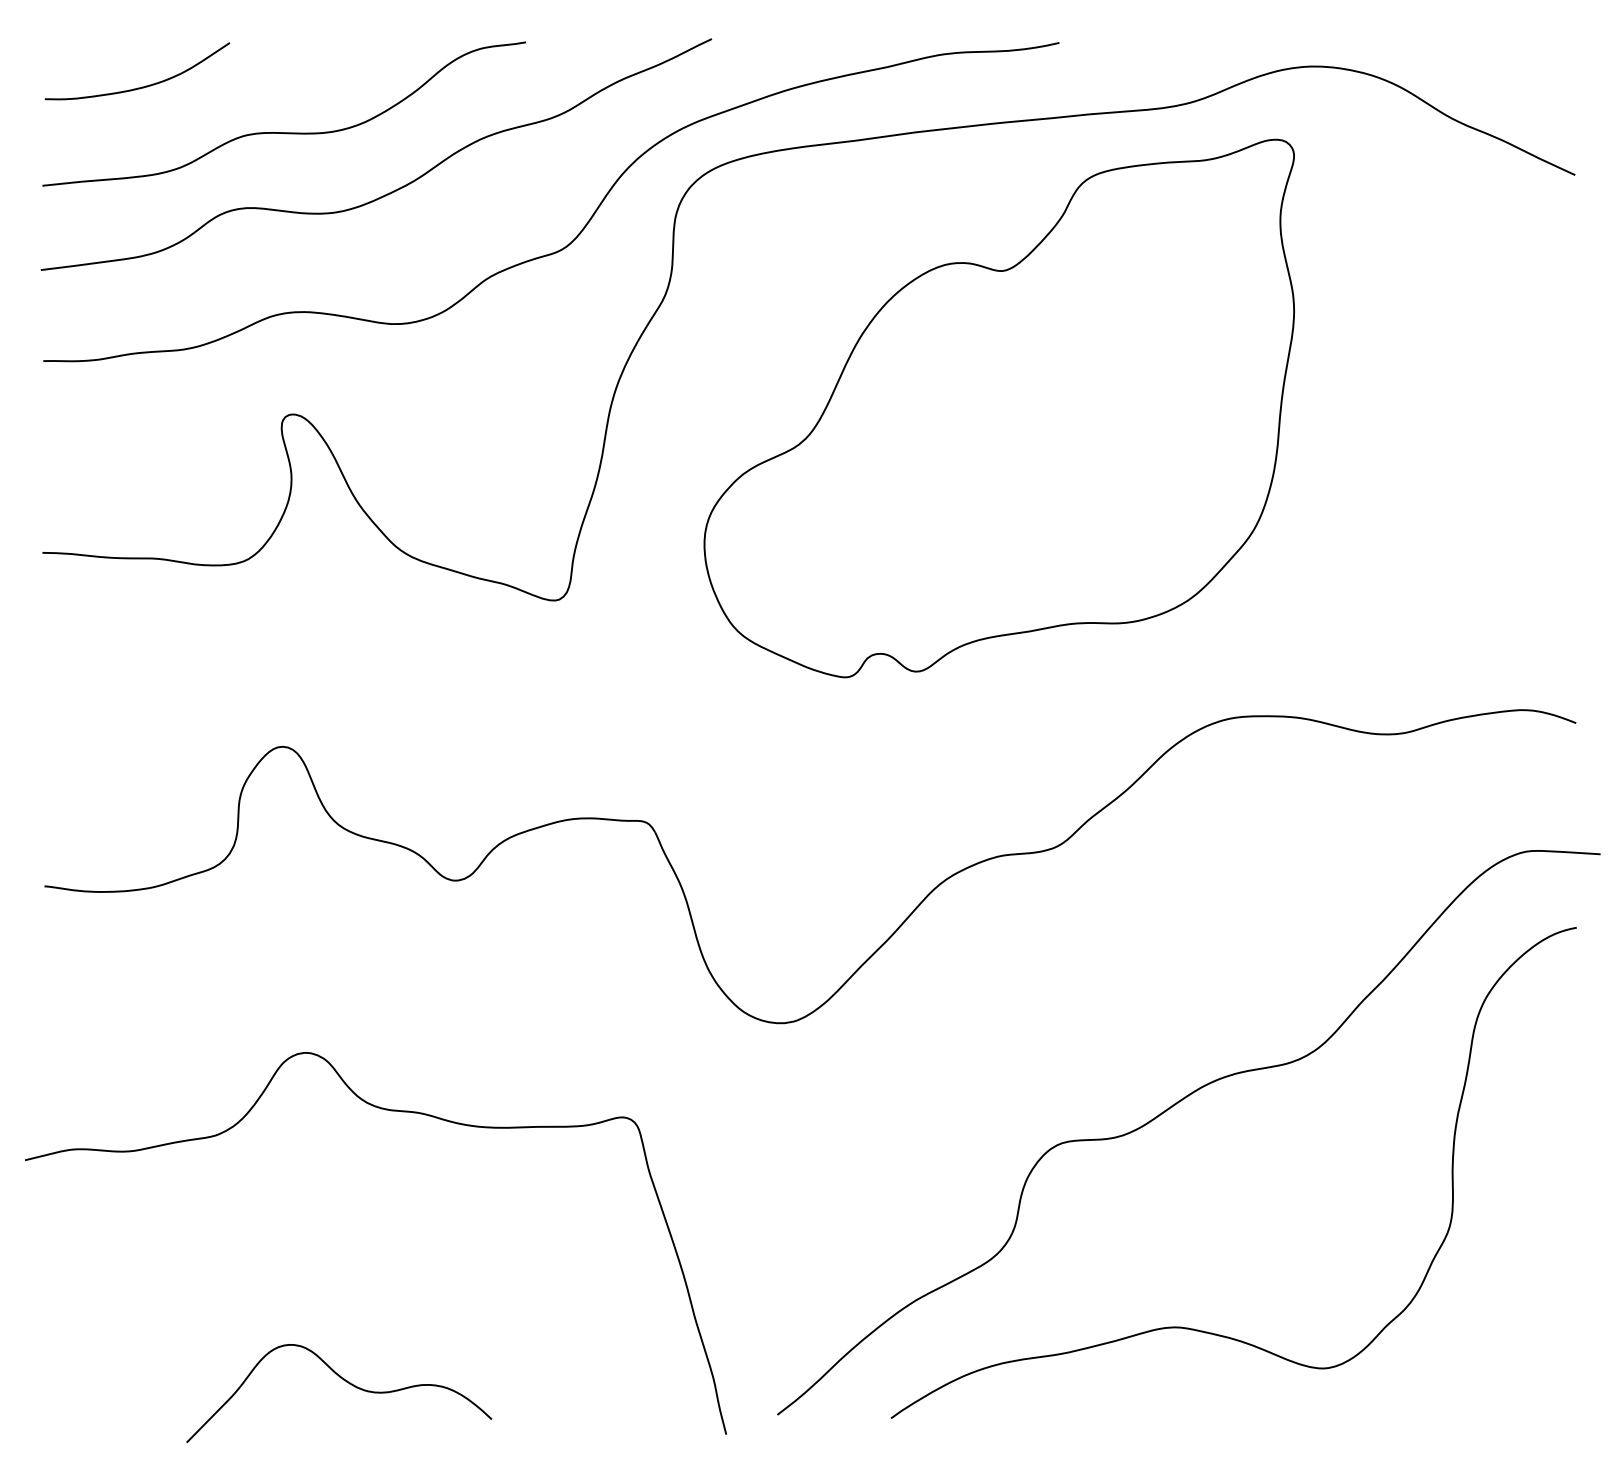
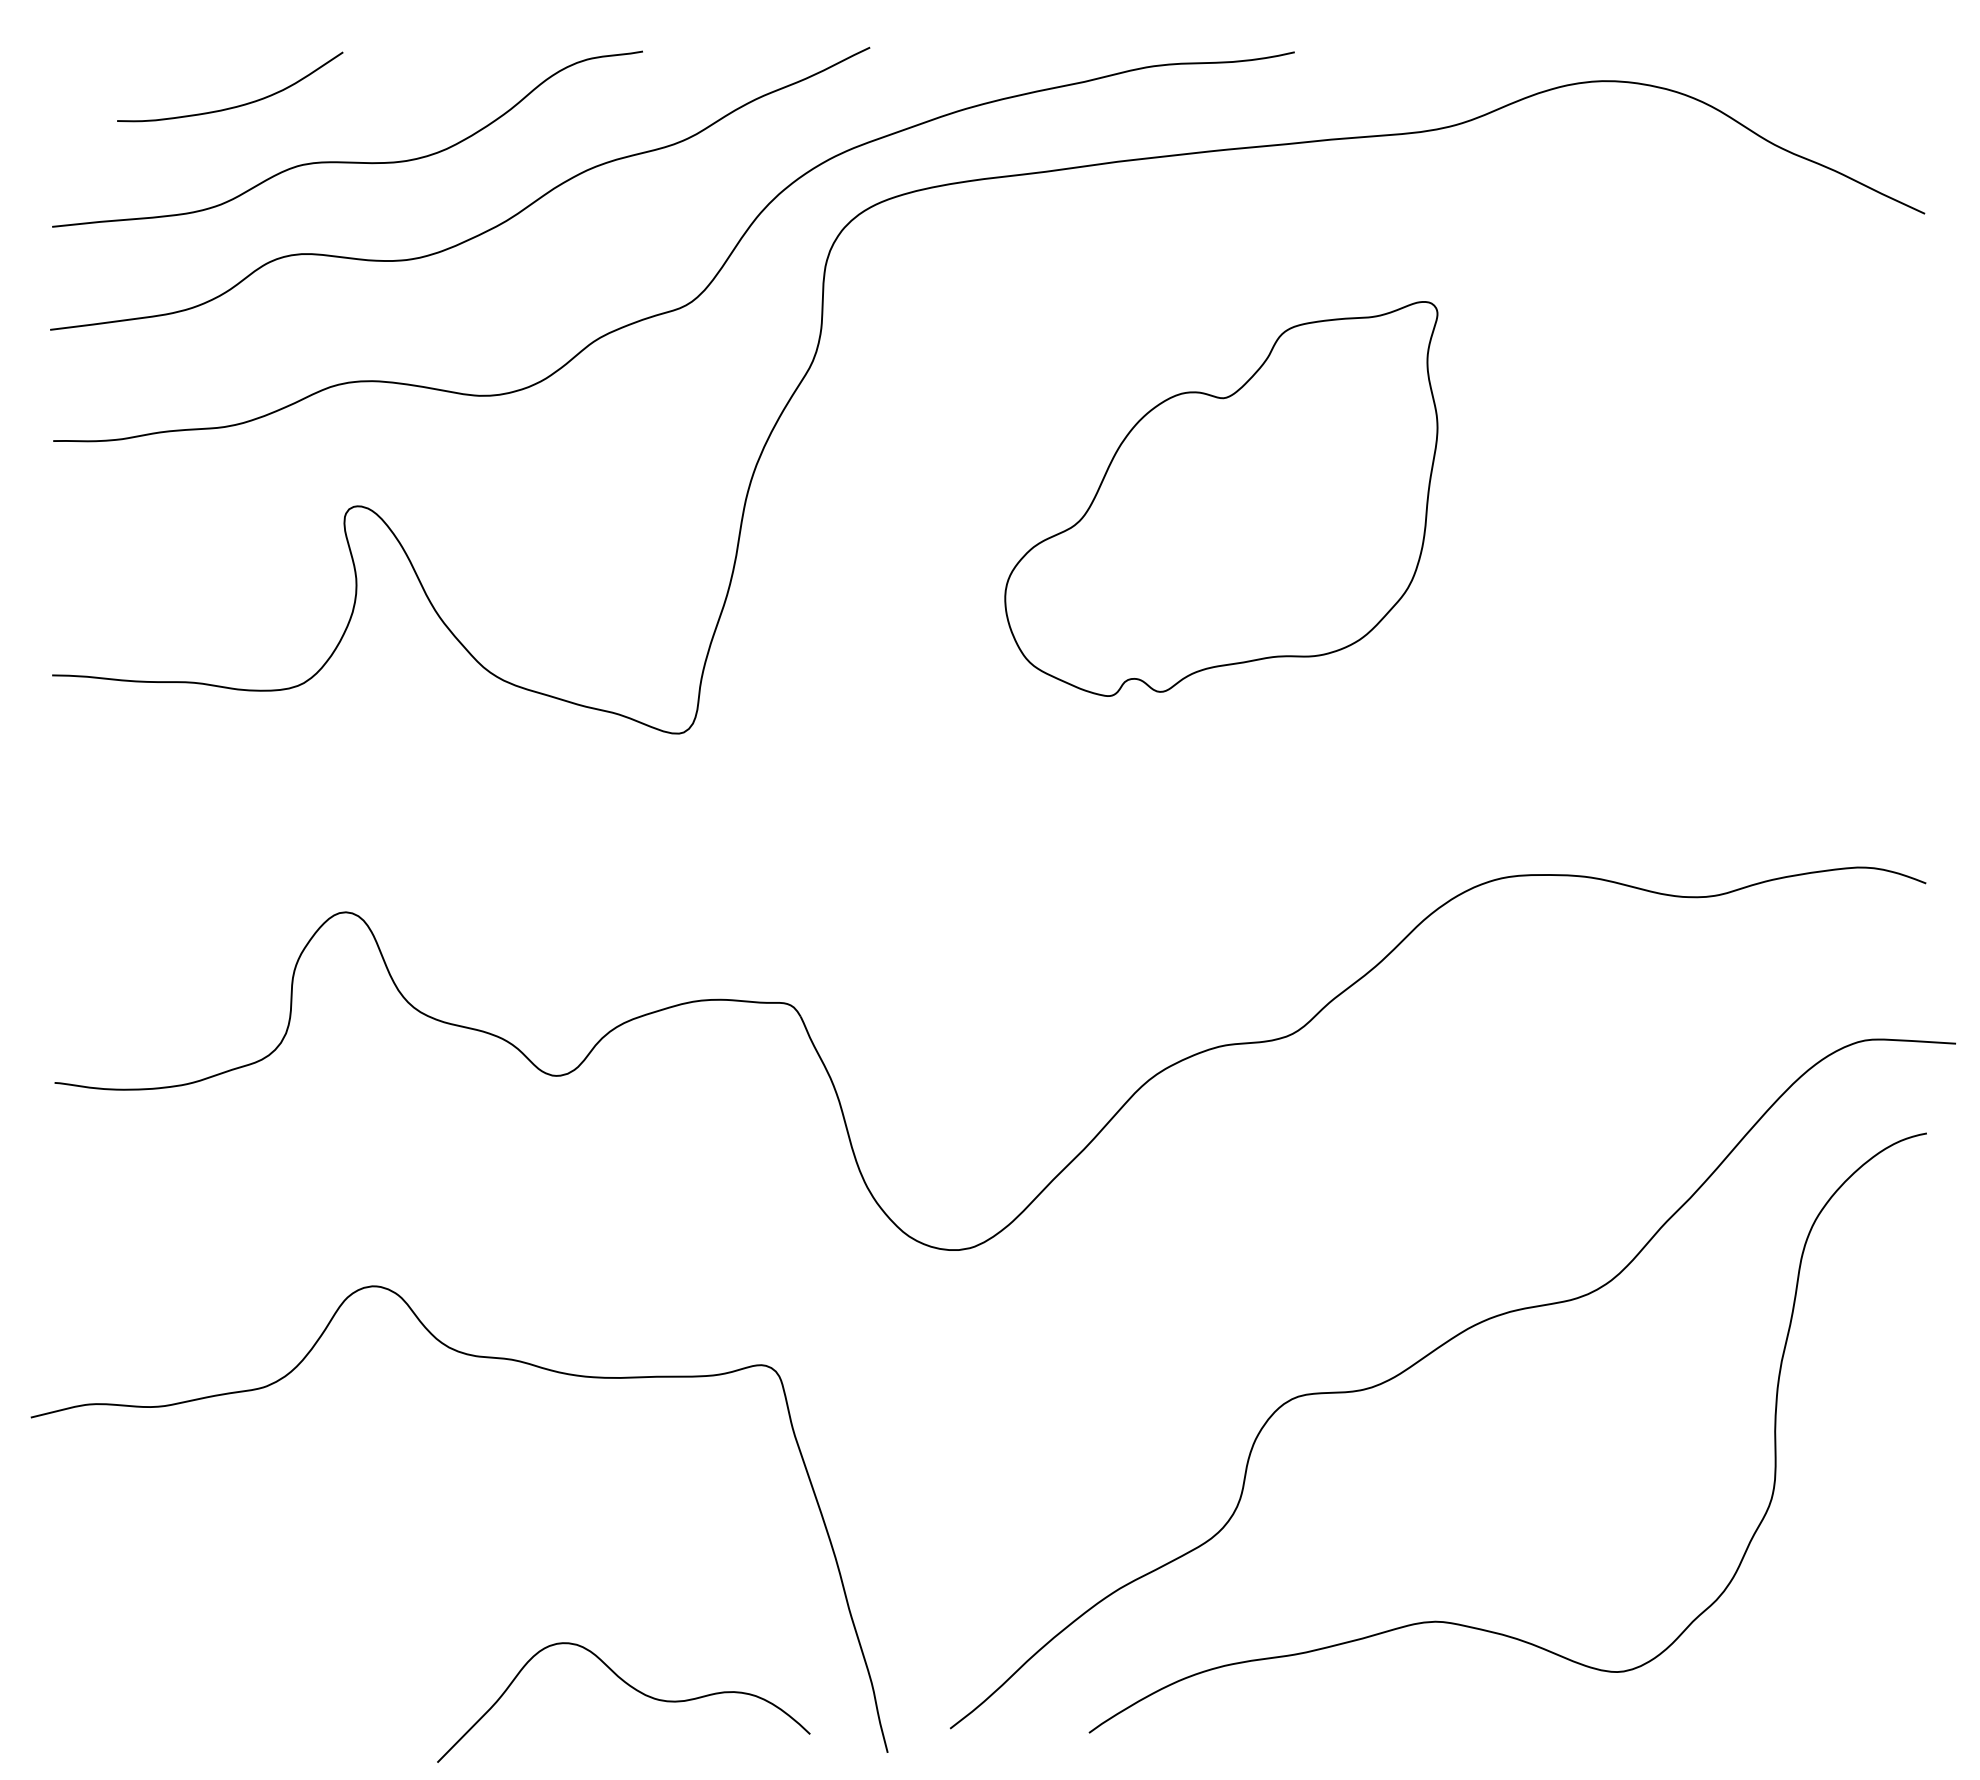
curve: (140, 87) -> (233, 106), moved
part: (999, 408) -> (1221, 498), size x0.6
curve: (347, 1382) -> (633, 1689), moved

